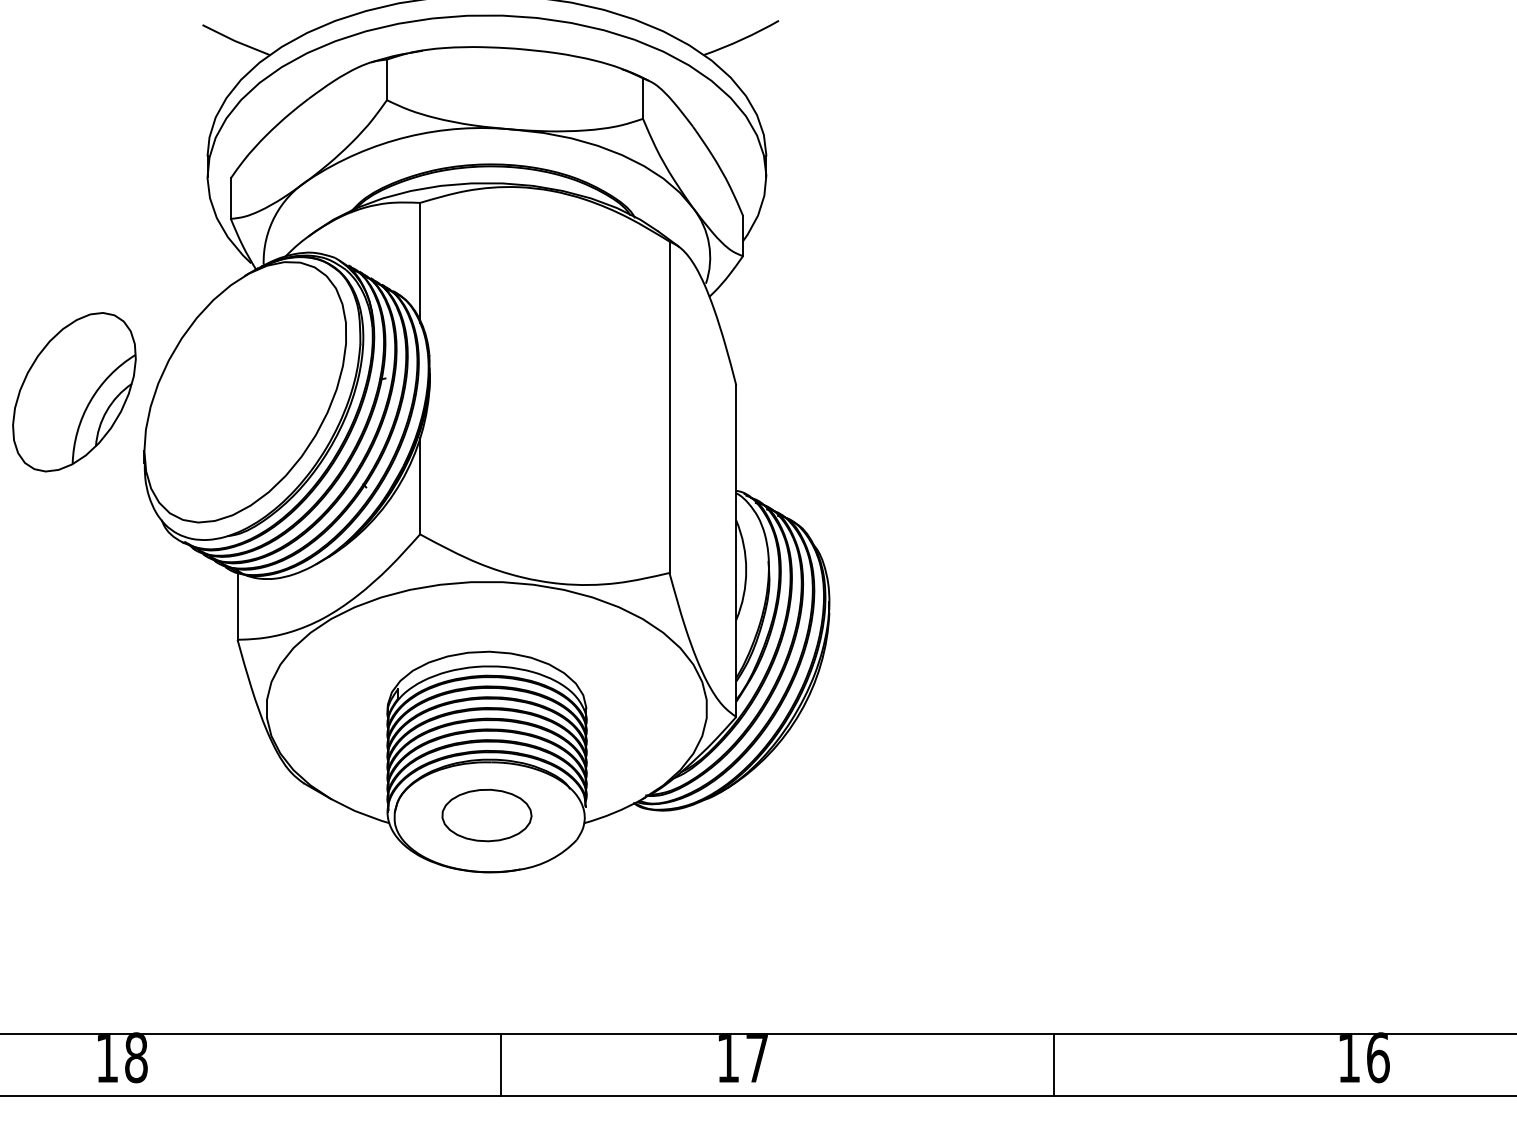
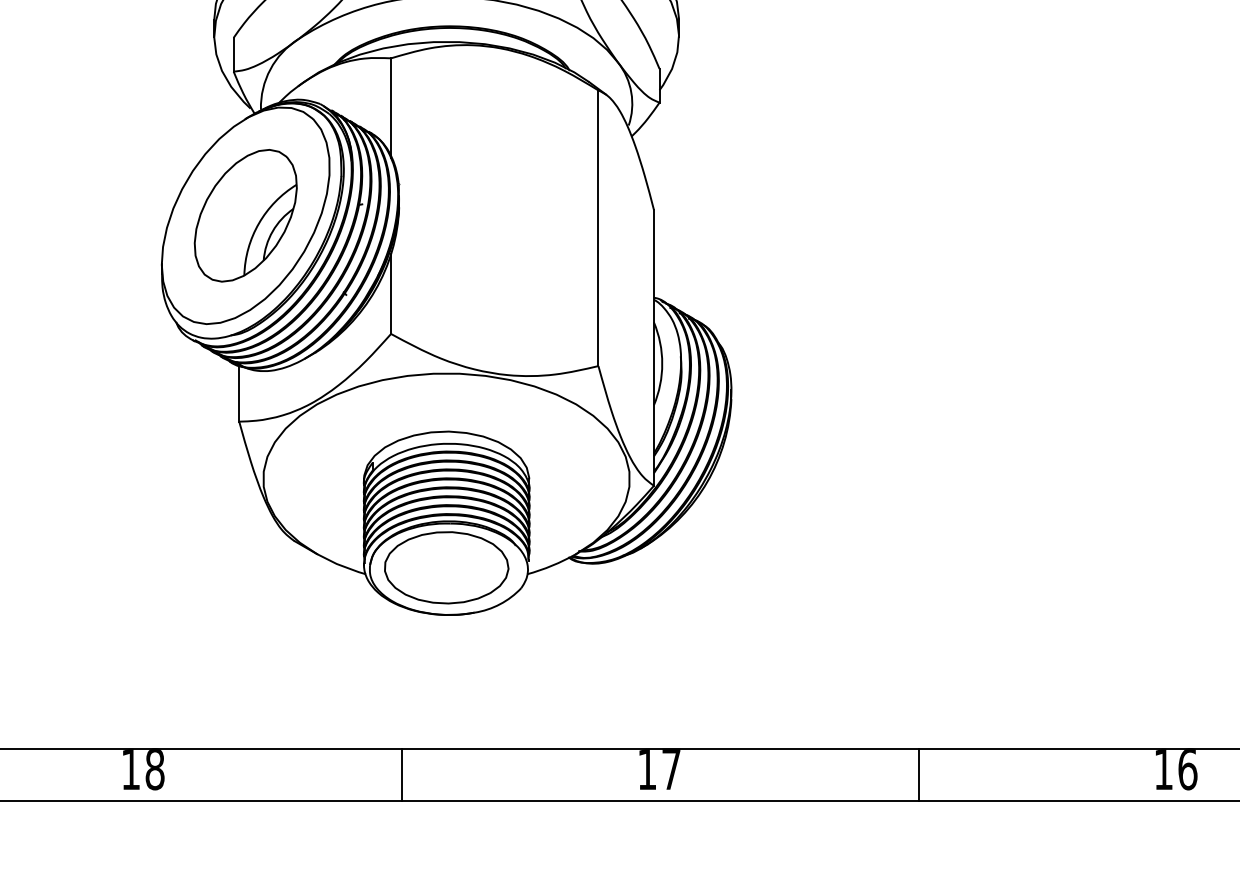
part: (74, 392) -> (245, 216), moved
part: (486, 815) -> (446, 567), size x1.67
line: (501, 1064) -> (402, 774), moved

